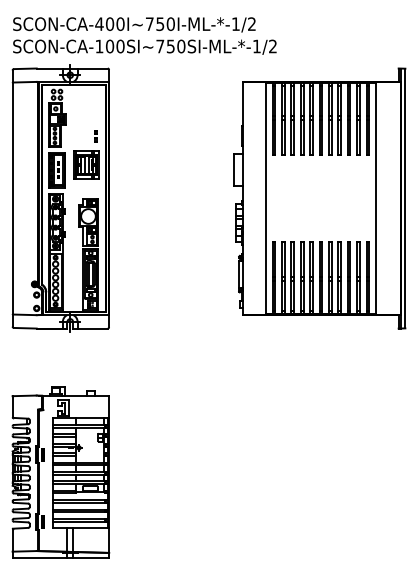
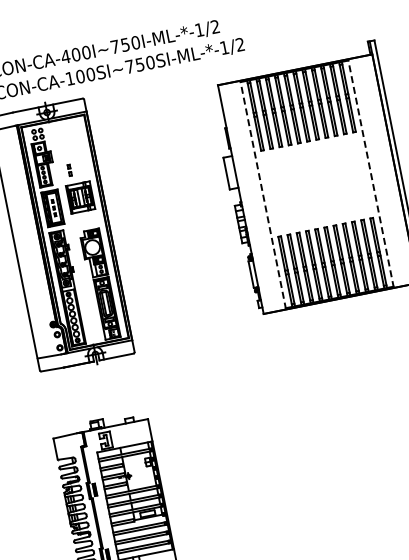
part: (95, 136) -> (69, 170), moved
line: (265, 198) -> (262, 195), solid -> dashed
line: (375, 198) -> (370, 173), solid -> dashed

